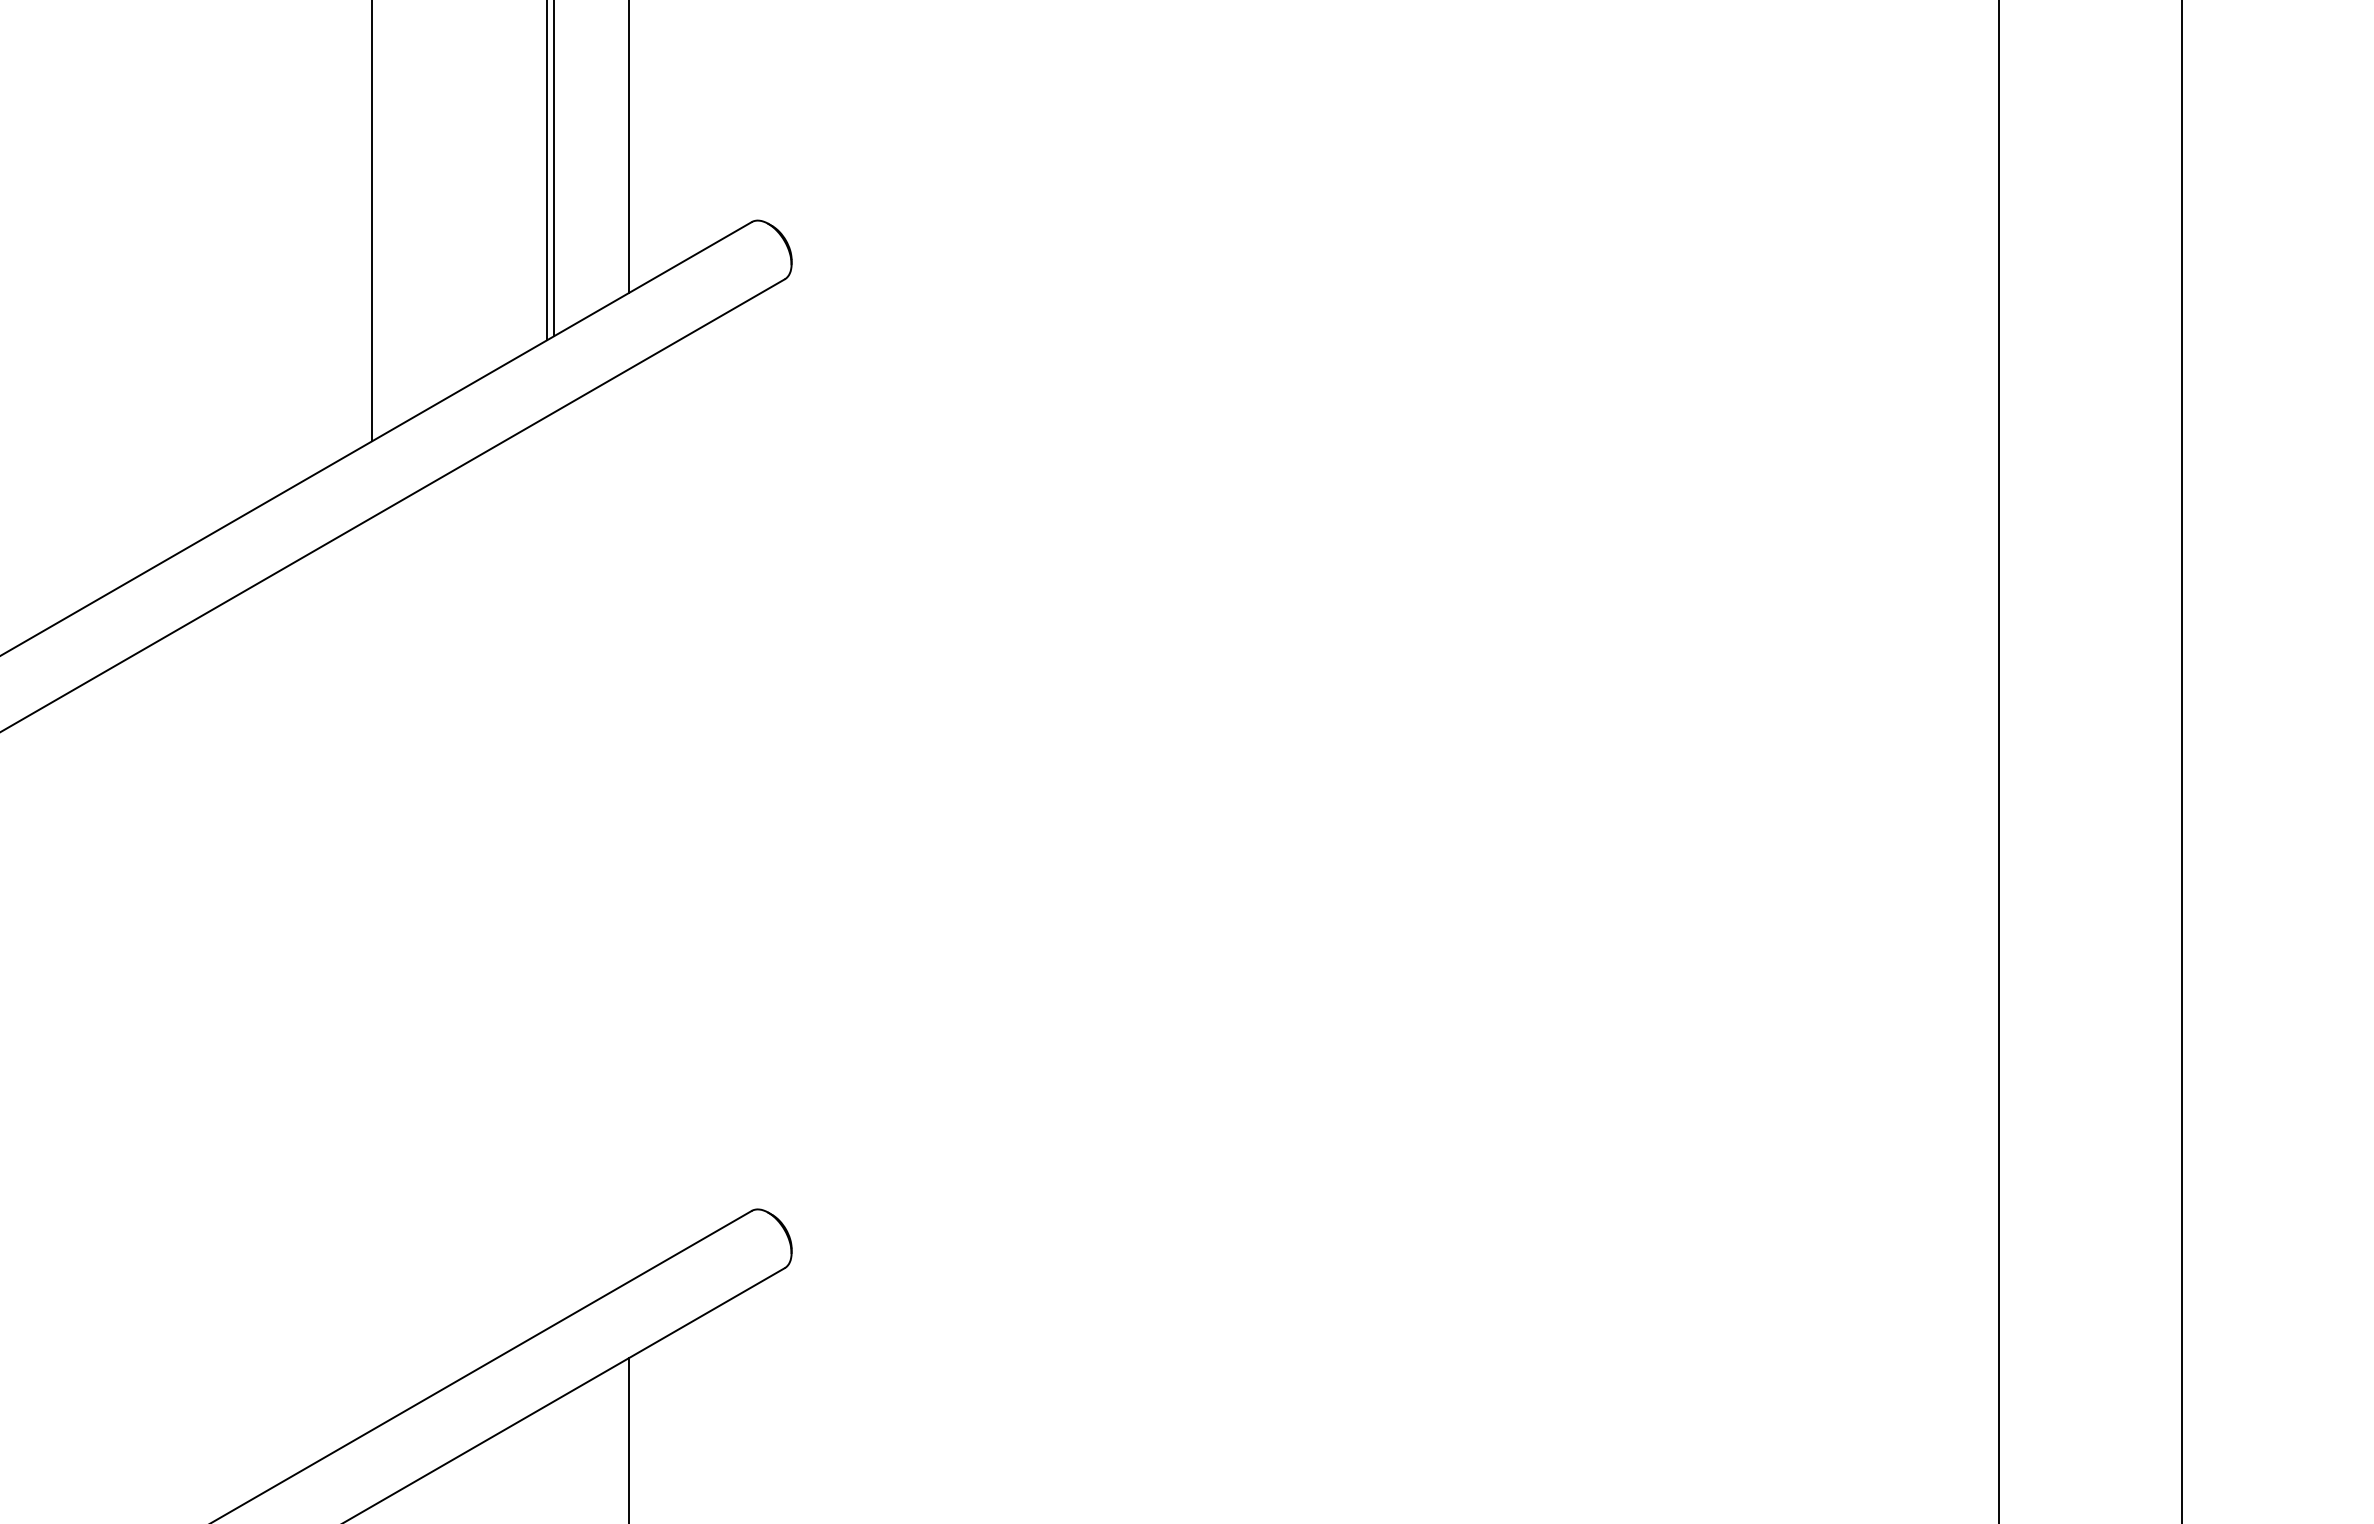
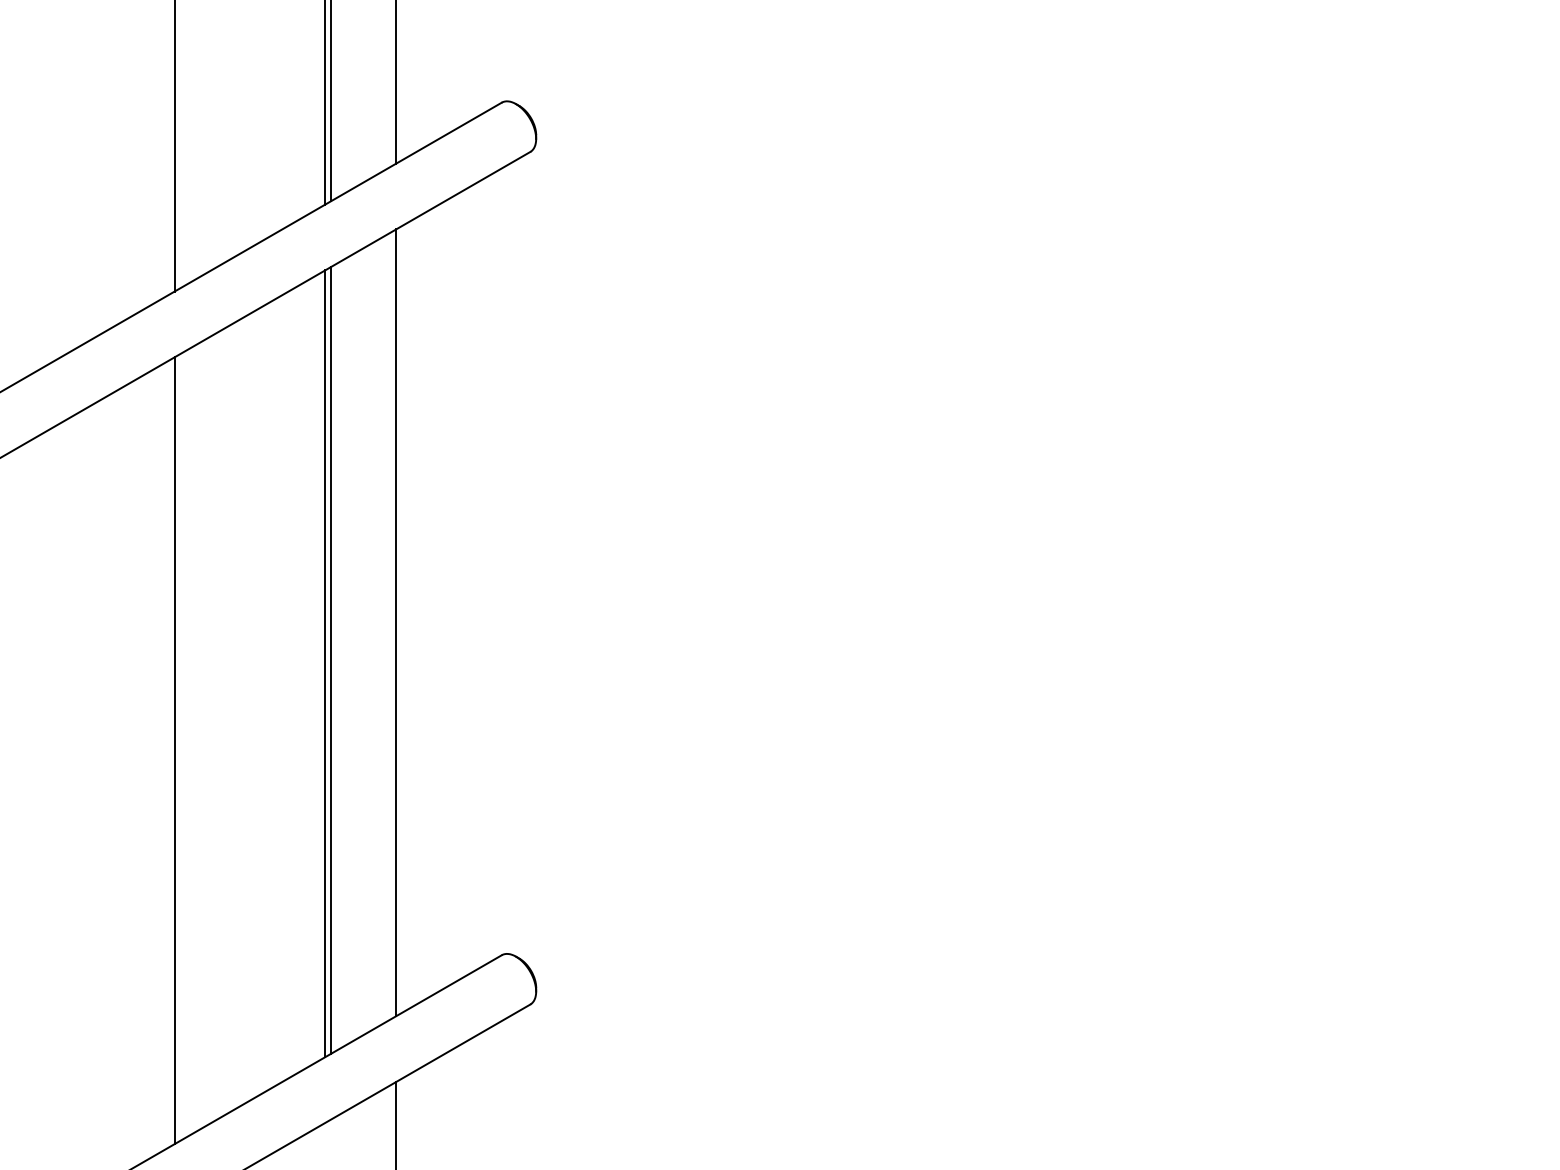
line: (629, 825) -> (396, 622), added
line: (554, 868) -> (331, 659), added
line: (546, 872) -> (324, 663), added
line: (372, 973) -> (174, 750), added

